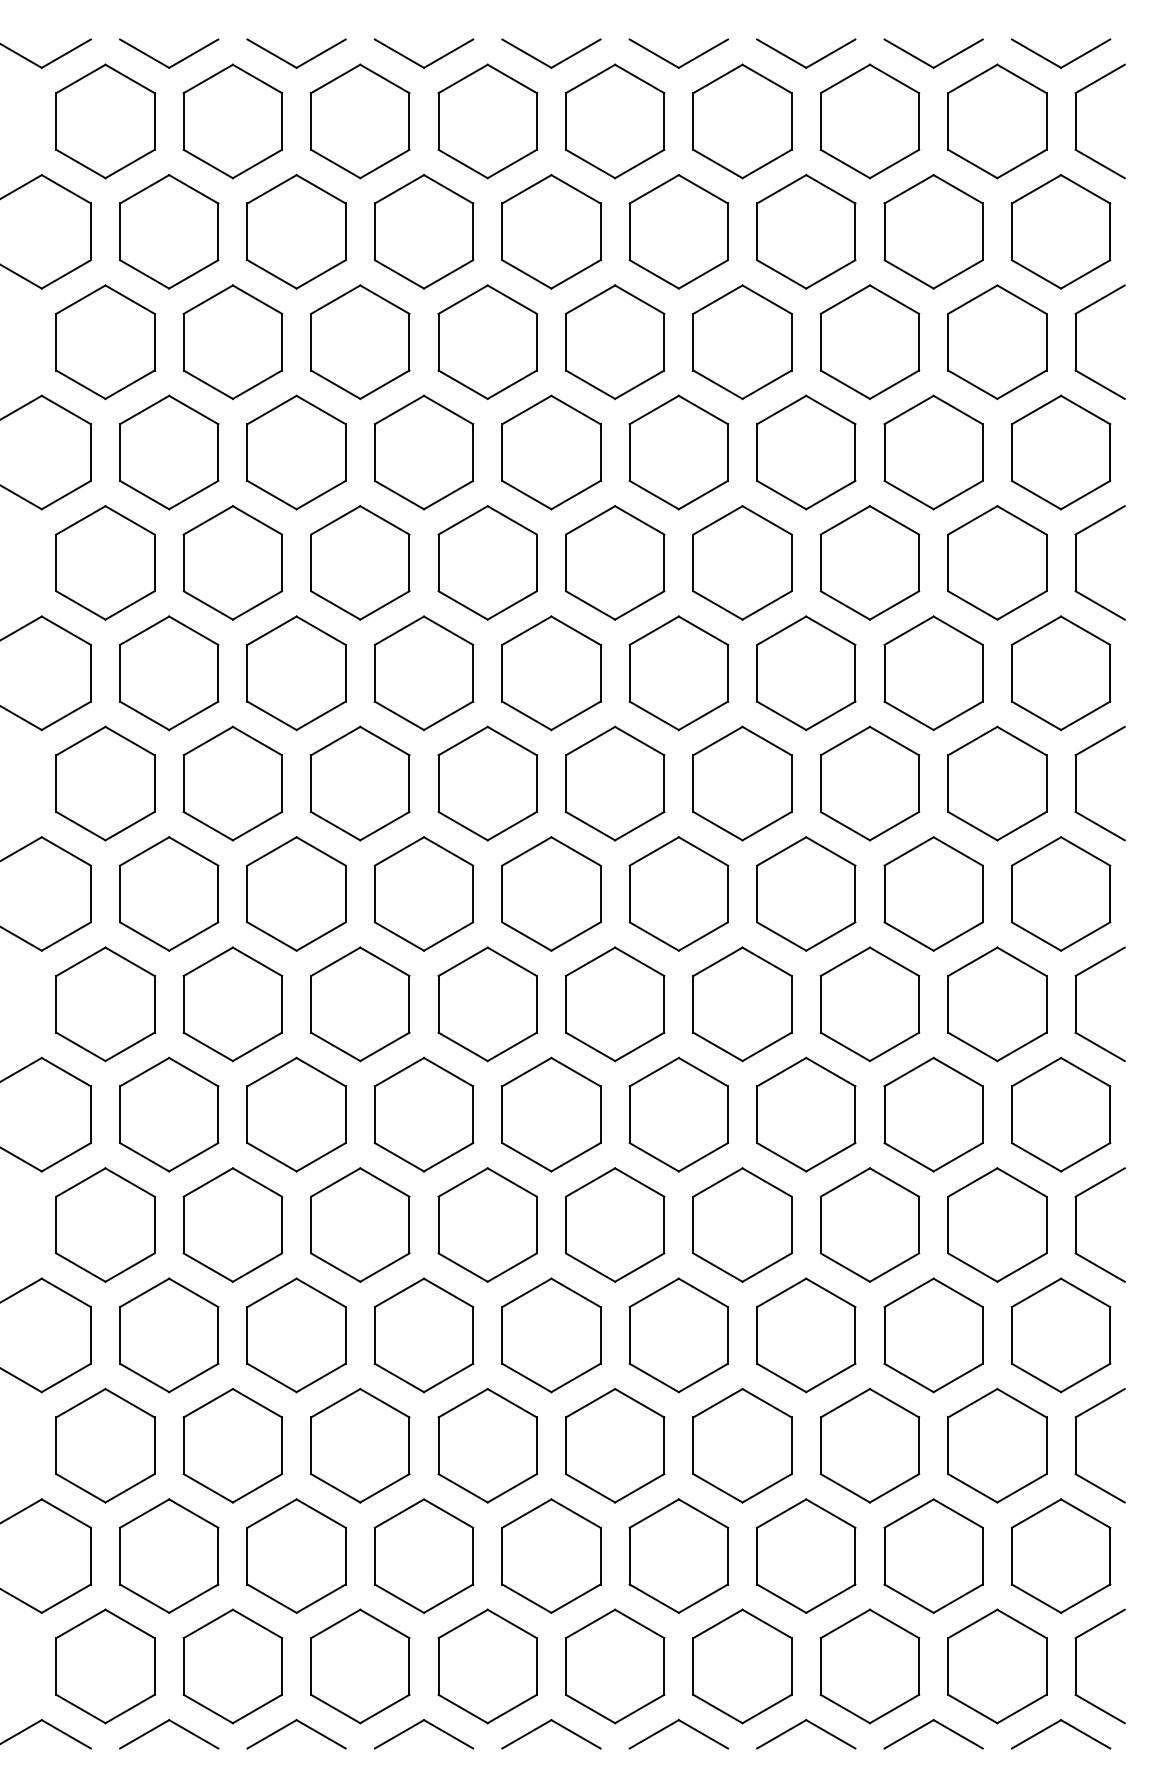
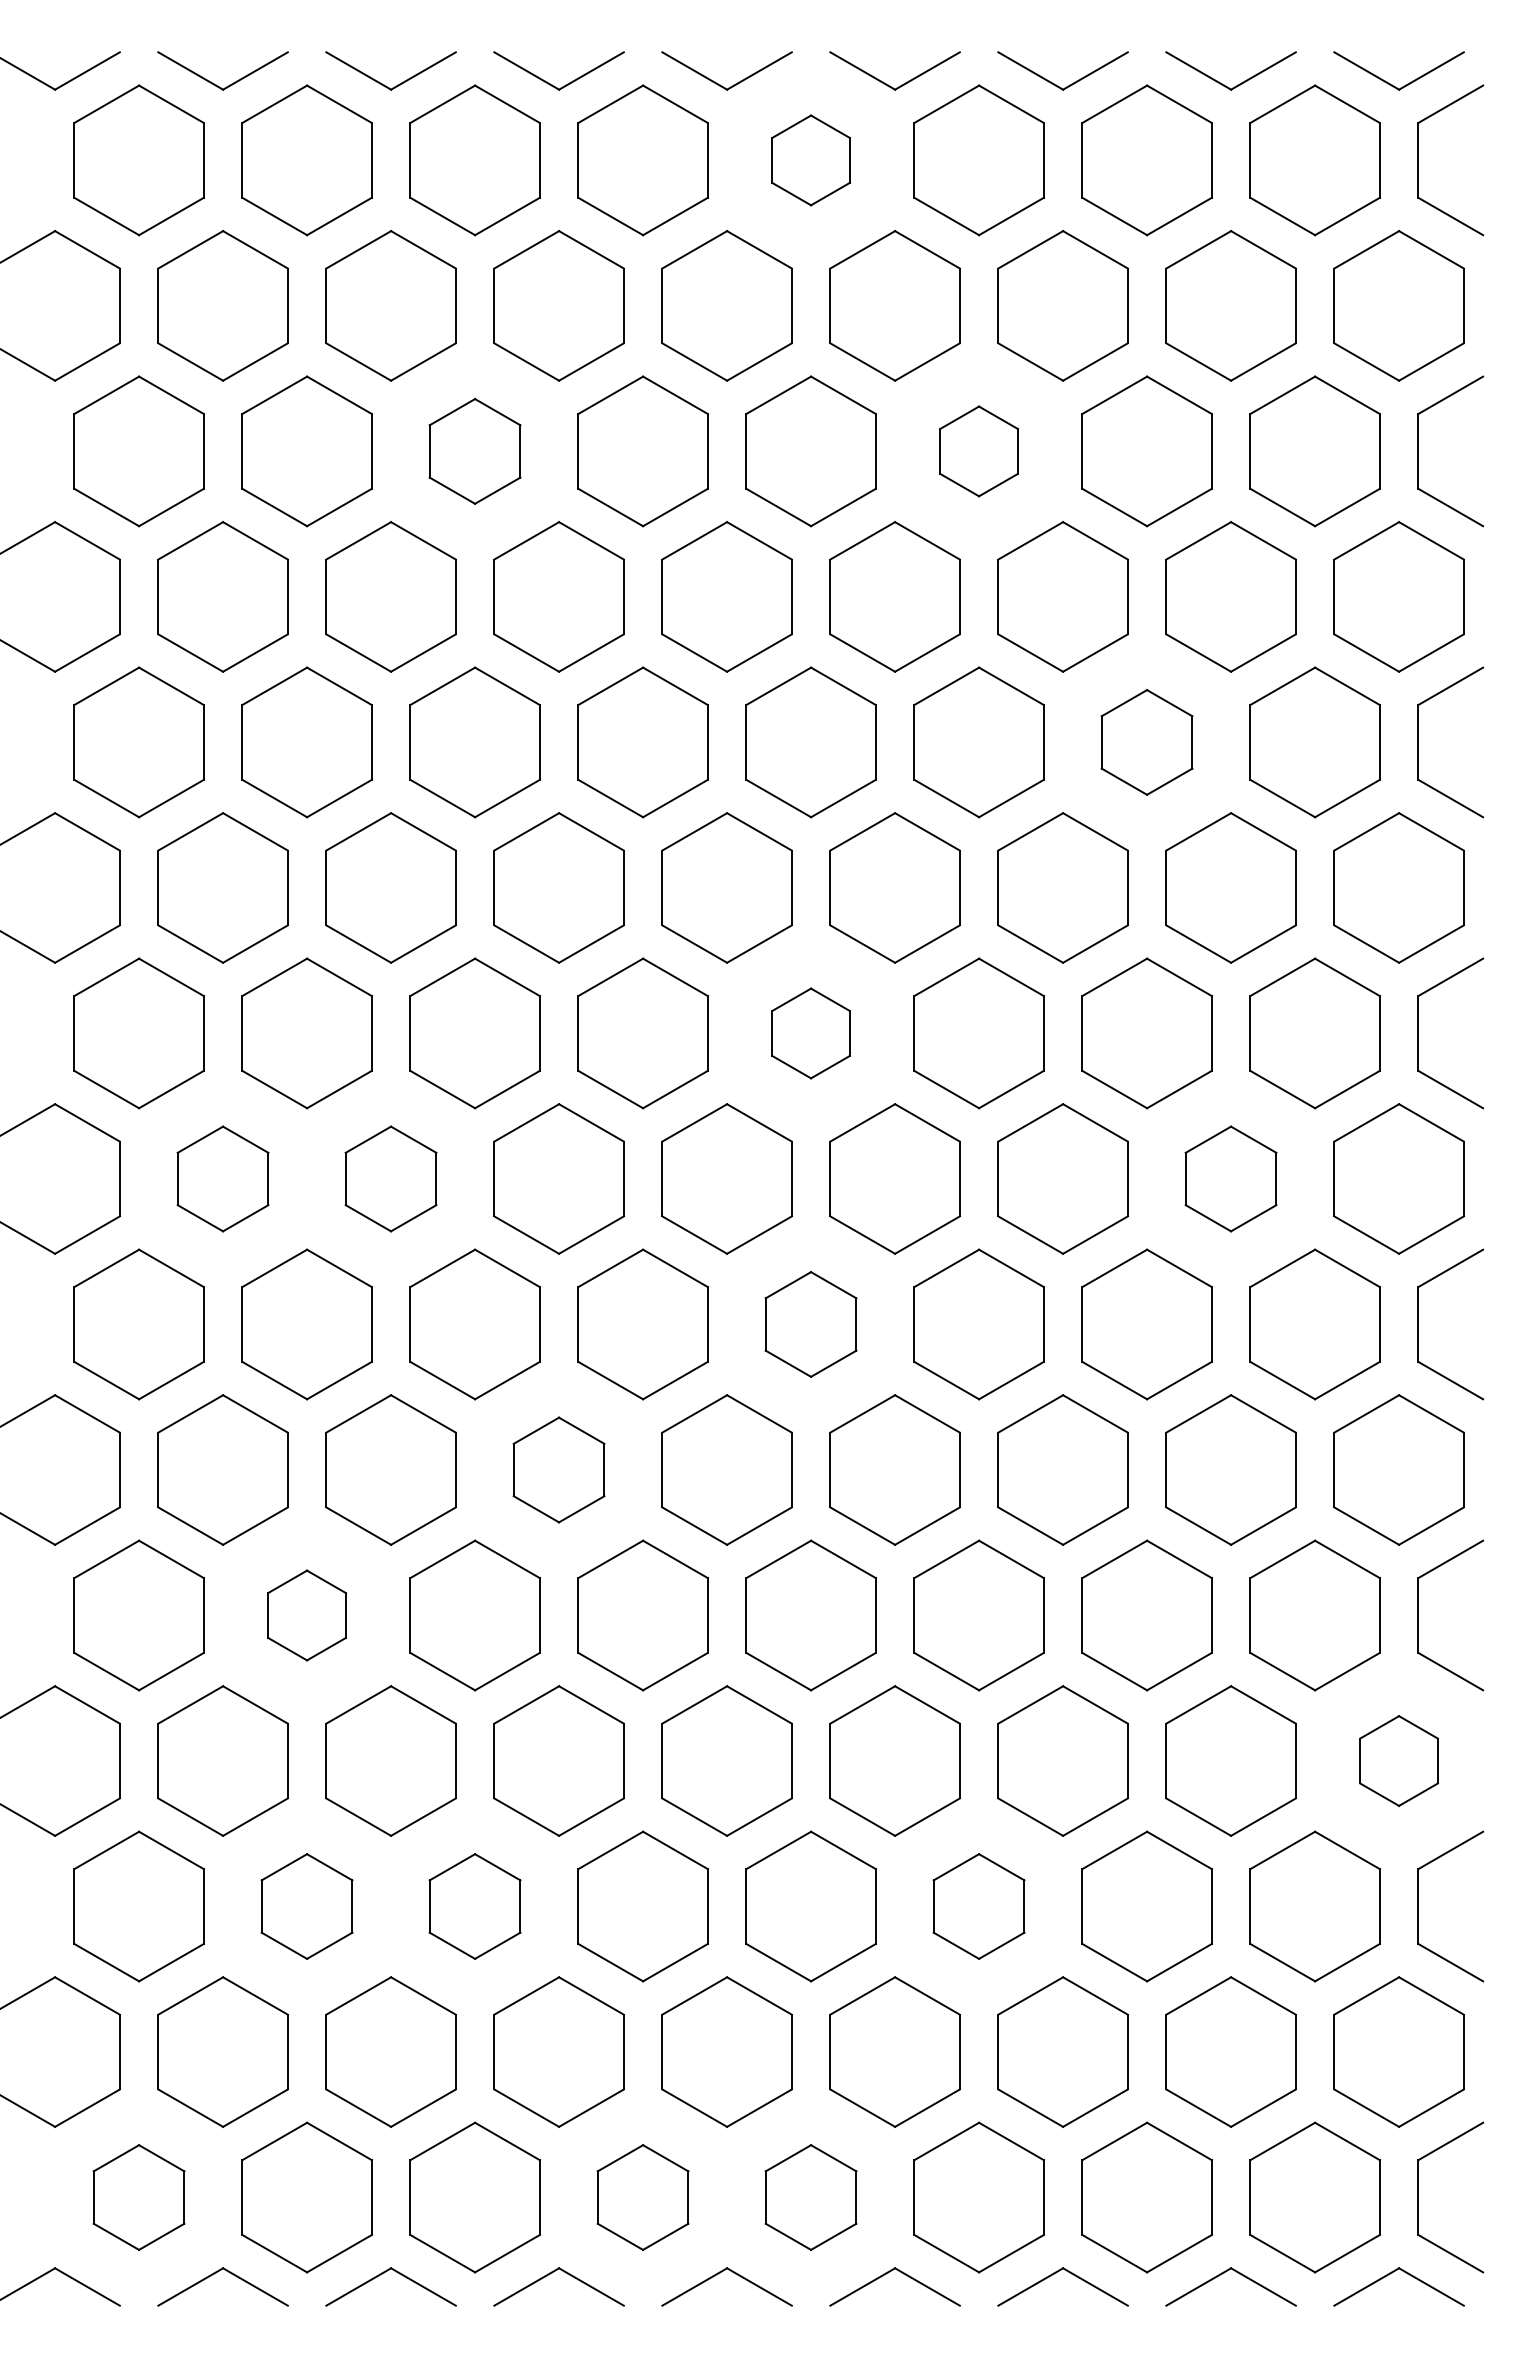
part: (614, 121) -> (810, 160), size x0.6
part: (359, 342) -> (474, 451), size x0.7
part: (742, 342) -> (978, 451), size x0.6
part: (869, 562) -> (1146, 742), size x0.7
part: (614, 783) -> (810, 1033), size x0.6
part: (168, 893) -> (222, 1178), size x0.7
part: (296, 893) -> (390, 1178), size x0.7
part: (933, 893) -> (1230, 1178), size x0.7
part: (614, 1004) -> (810, 1324), size x0.7
part: (423, 1114) -> (558, 1469), size x0.7
part: (232, 1225) -> (306, 1615), size x0.6
part: (1060, 1335) -> (1398, 1760), size x0.6
part: (232, 1445) -> (306, 1906), size x0.7
part: (359, 1445) -> (474, 1906), size x0.7
part: (742, 1445) -> (978, 1906), size x0.7
part: (105, 1666) -> (138, 2197), size x0.7
part: (487, 1666) -> (642, 2197), size x0.7
part: (614, 1666) -> (810, 2197), size x0.7

